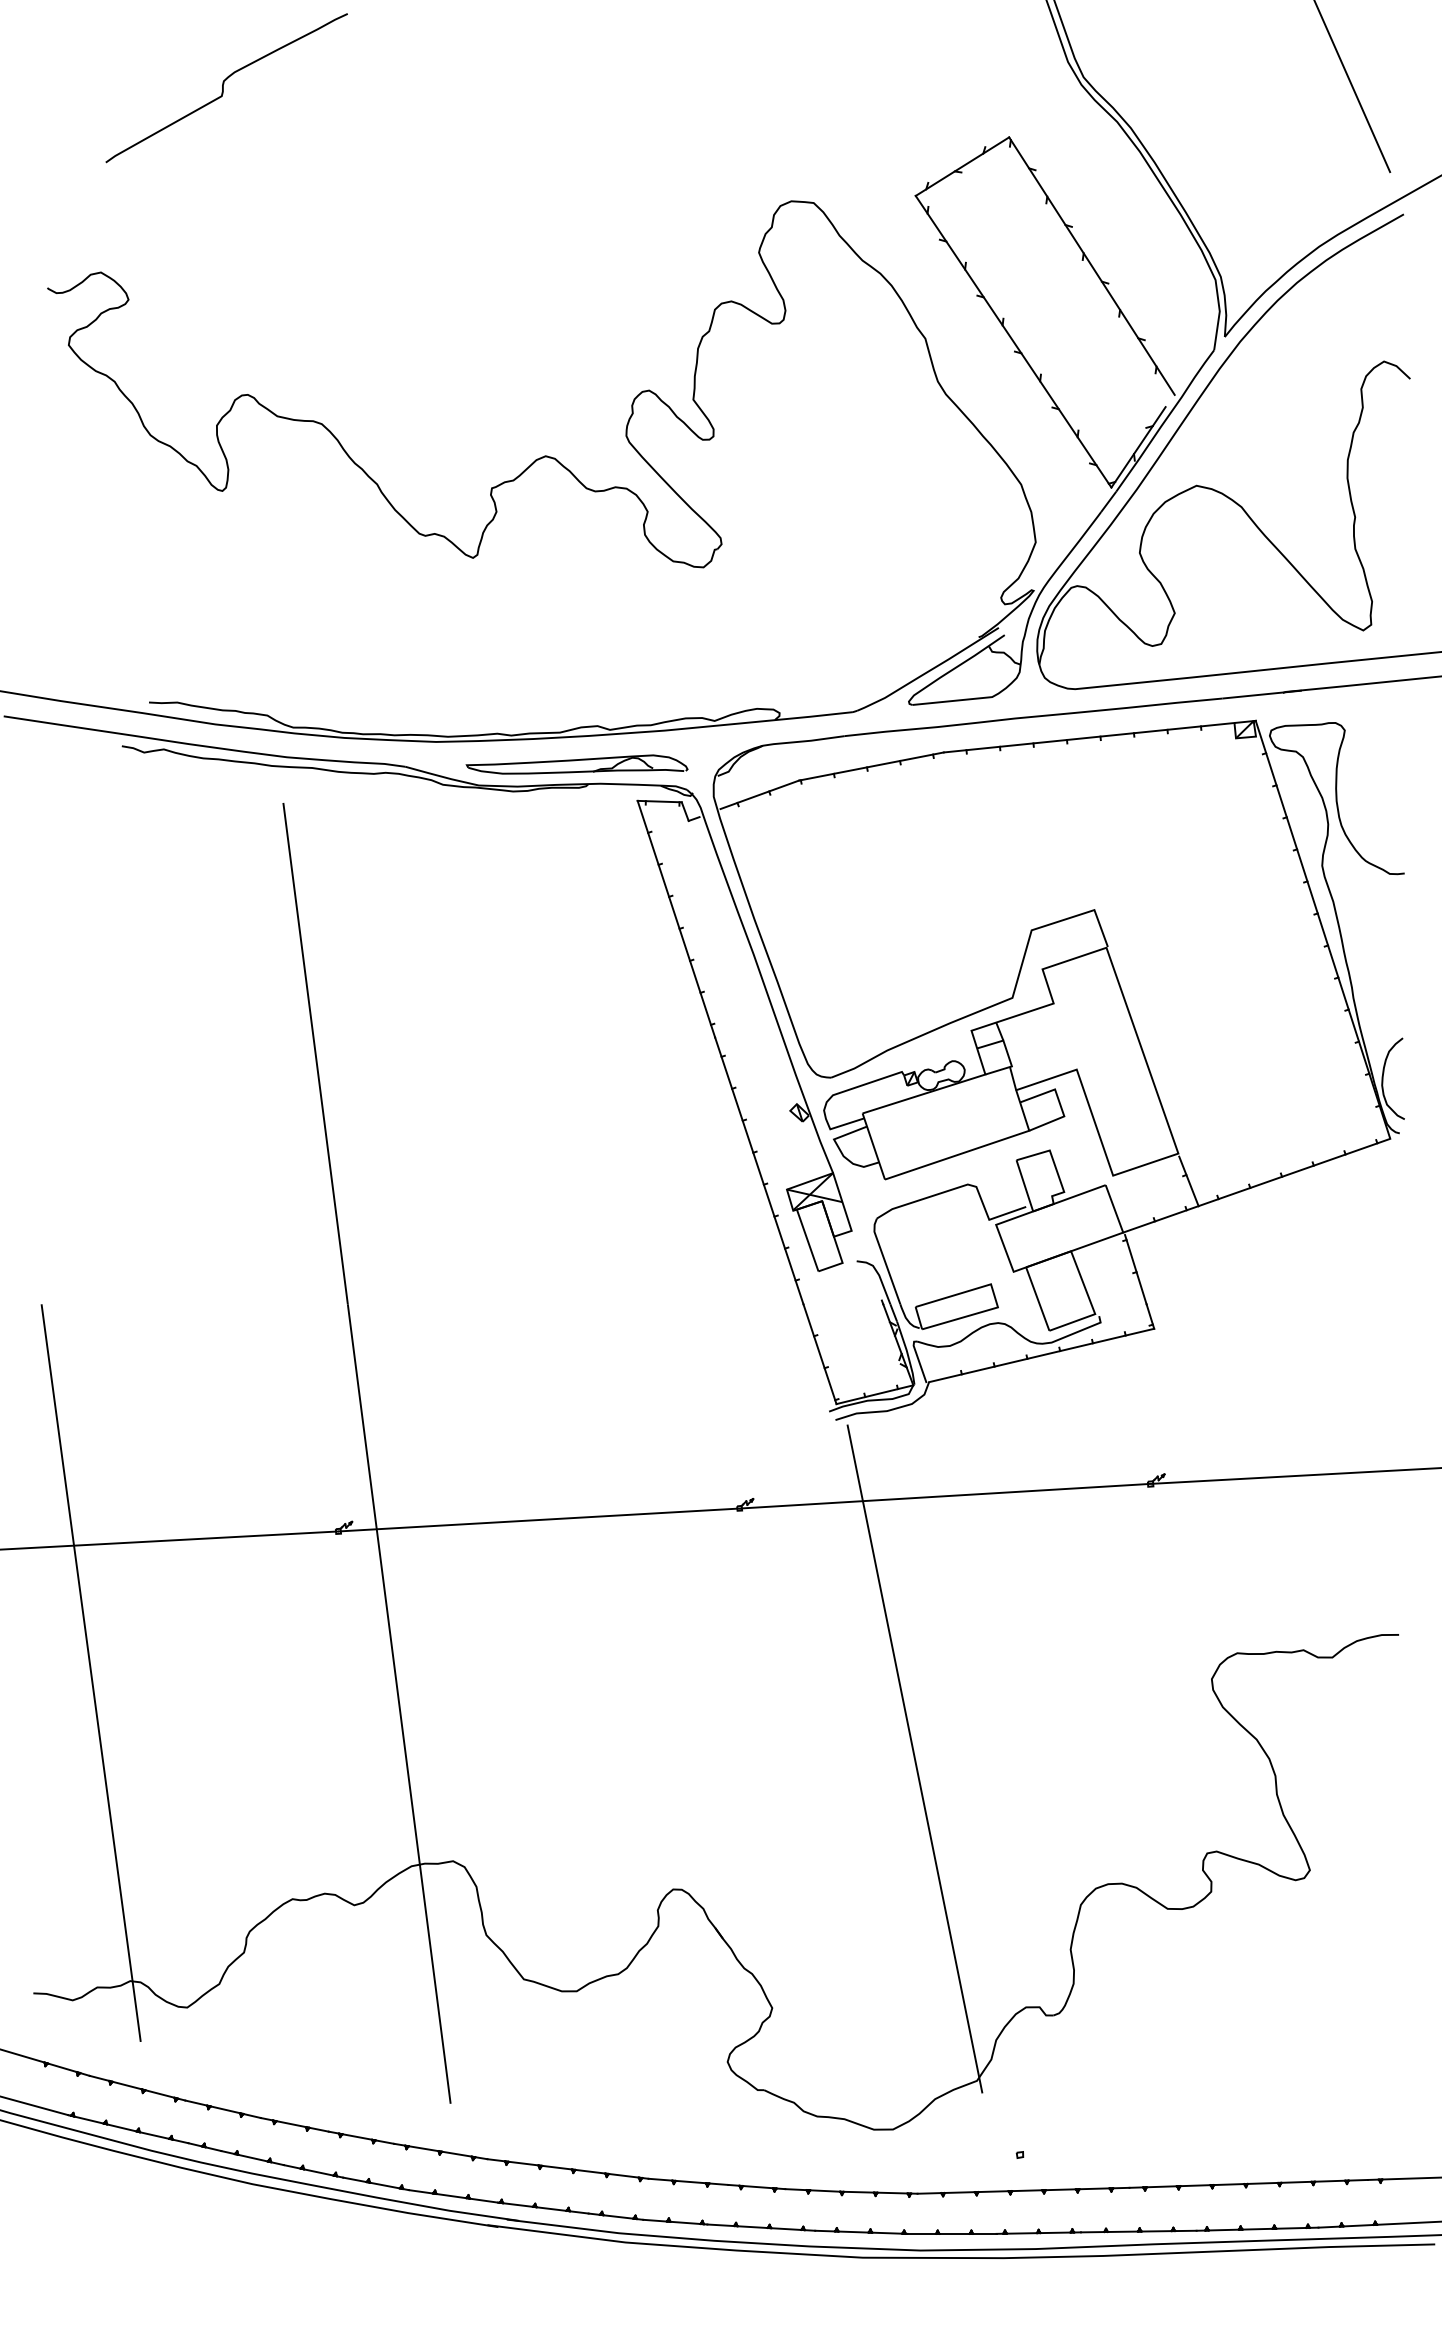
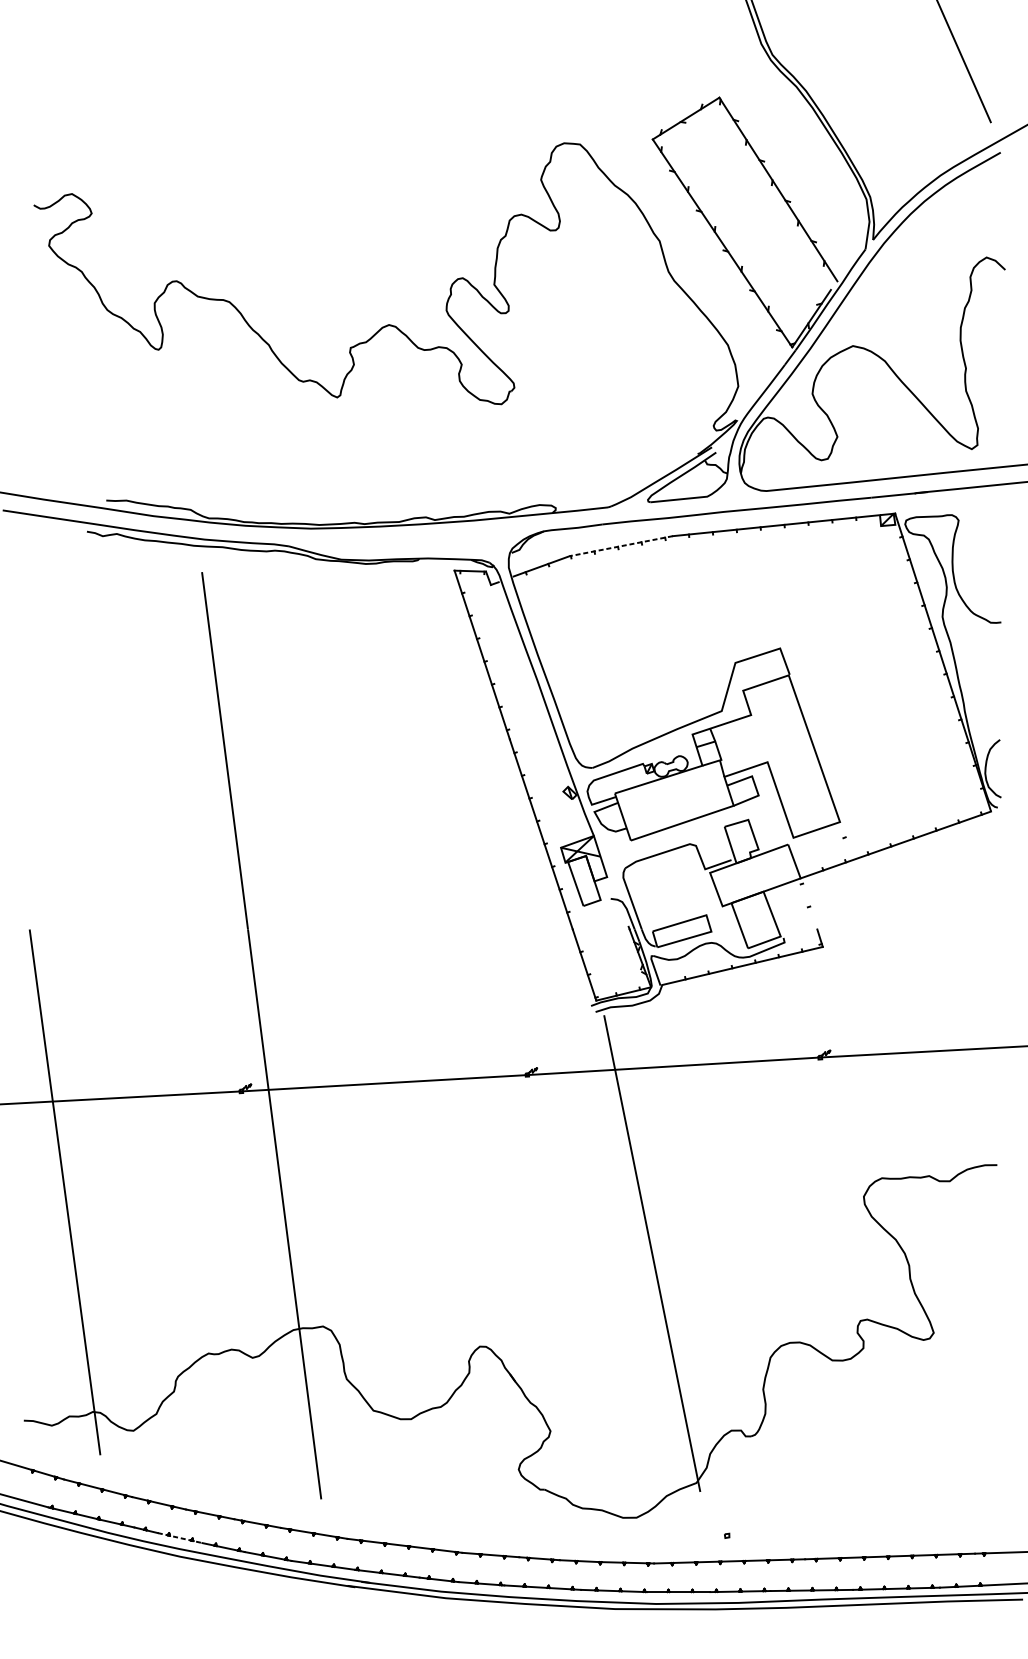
curve: (223, 88) -> (159, 62), removed
part: (576, 764) -> (411, 544), removed
line: (871, 766) -> (621, 546), solid -> dashed
line: (1188, 1181) -> (847, 841), removed
line: (1135, 1269) -> (809, 904), removed
line: (253, 2158) -> (180, 1538), solid -> dashed

